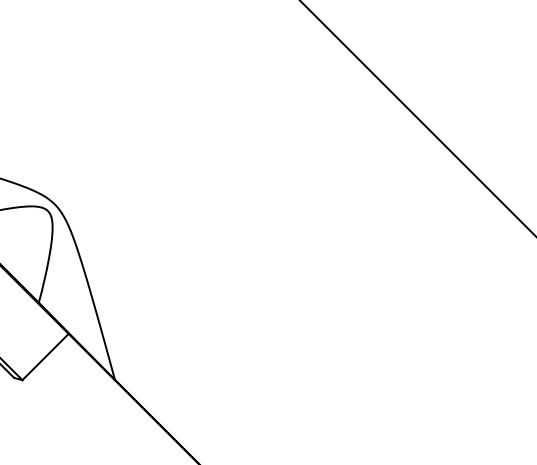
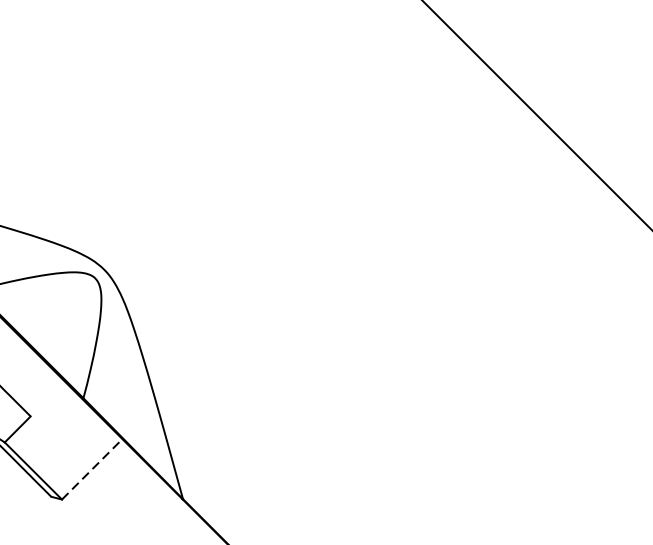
line: (45, 357) -> (92, 469), solid -> dashed

